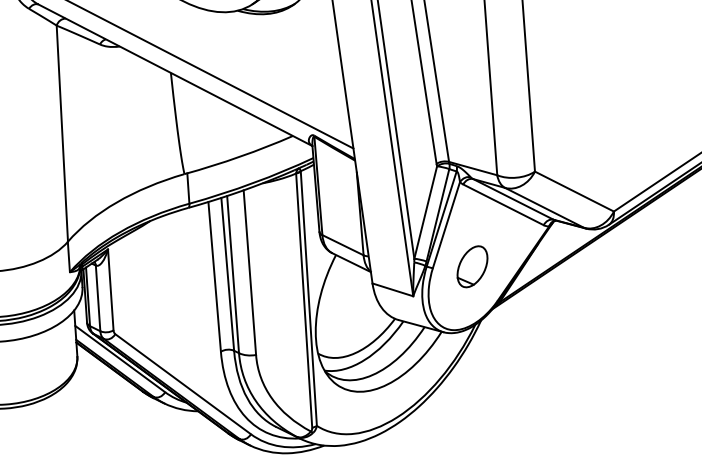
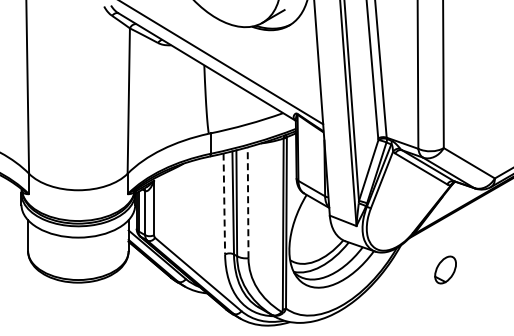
part: (472, 266) -> (445, 269), moved
line: (250, 272) -> (248, 202), solid -> dashed
line: (214, 277) -> (224, 204), solid -> dashed

